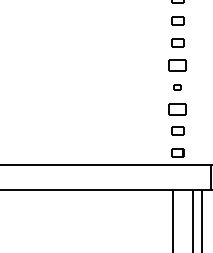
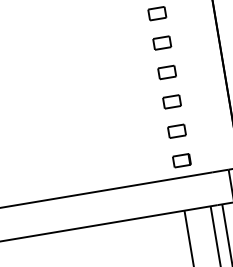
part: (177, 64) -> (161, 42), size x0.71
part: (177, 86) -> (166, 71), size x1.67
part: (177, 108) -> (171, 101), size x0.71

